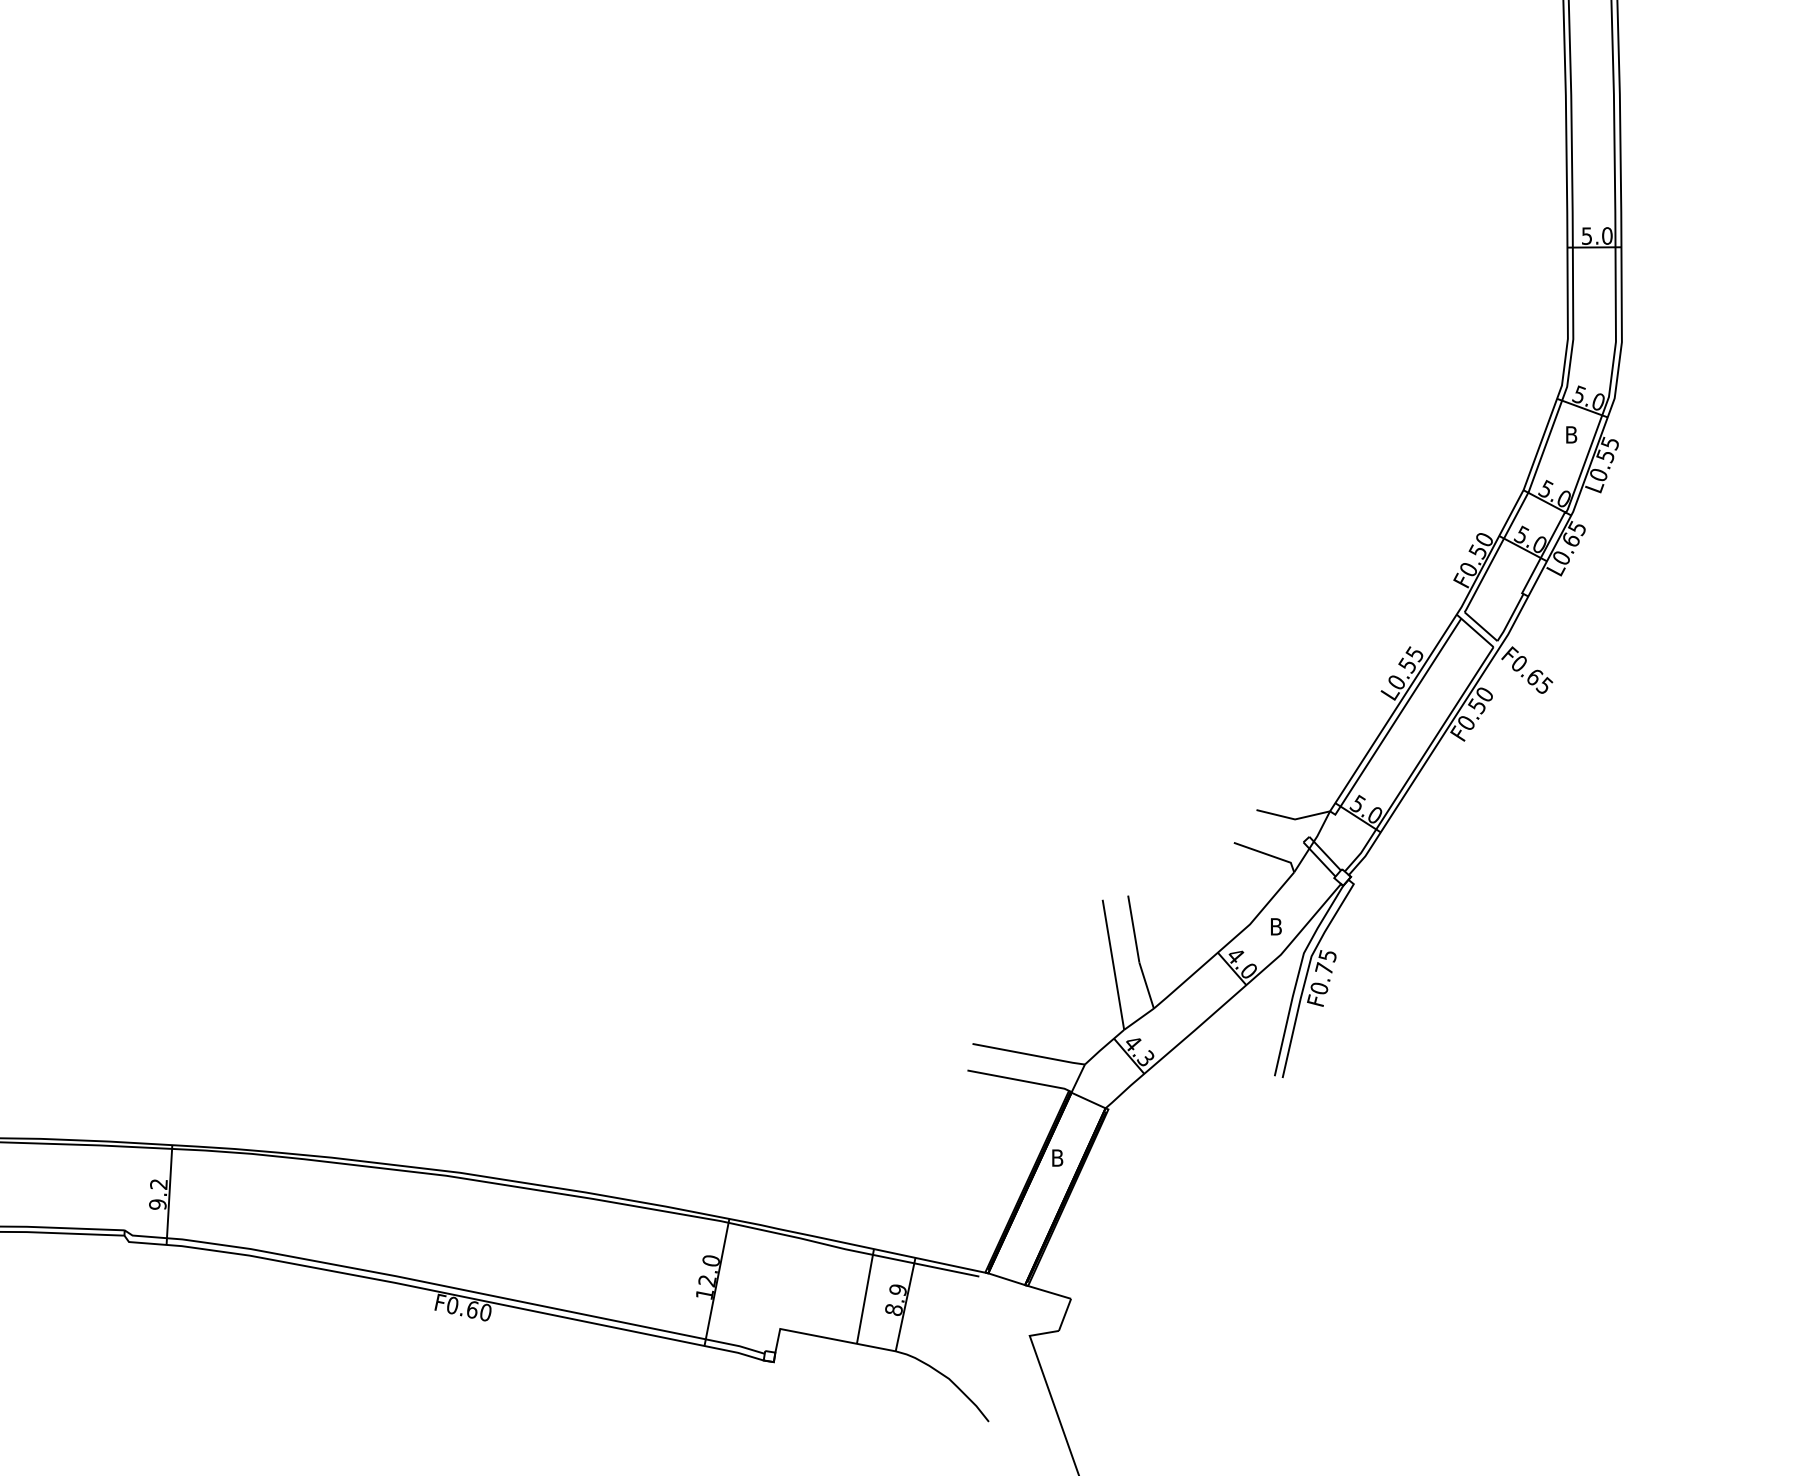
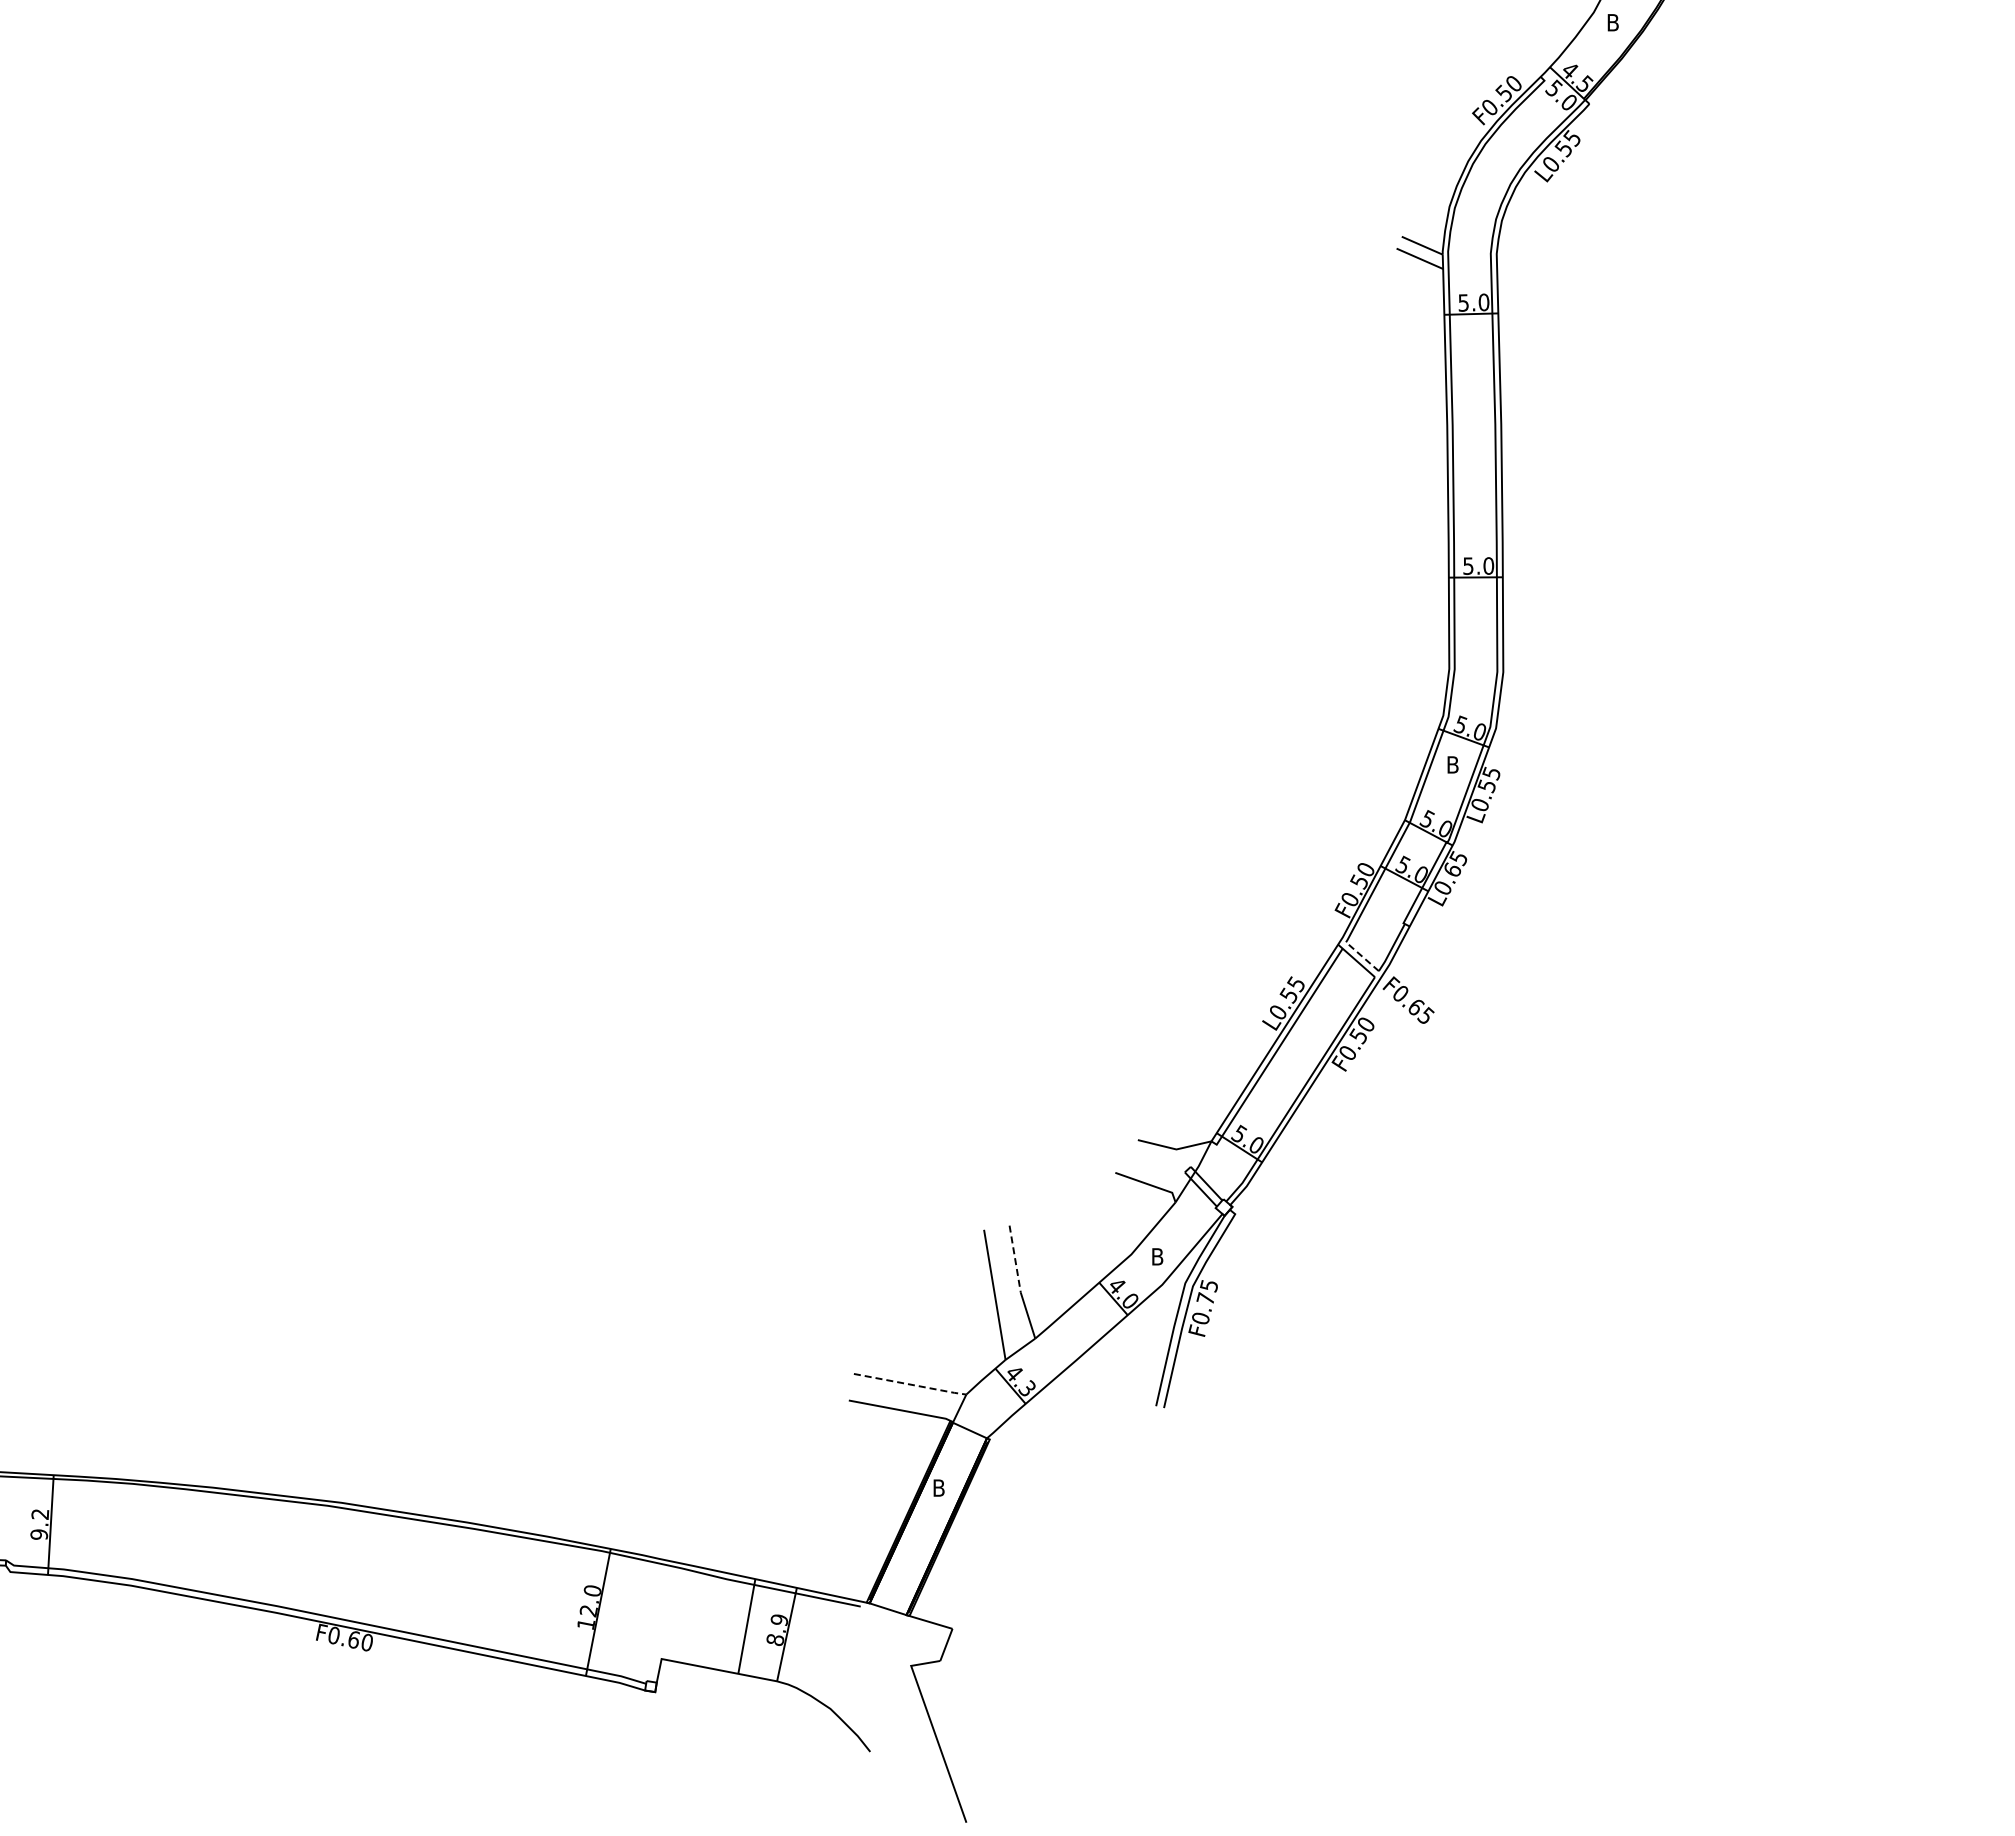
line: (1481, 626) -> (1362, 956), solid -> dashed
line: (1134, 929) -> (1015, 1259), solid -> dashed
line: (1030, 1054) -> (911, 1384), solid -> dashed

